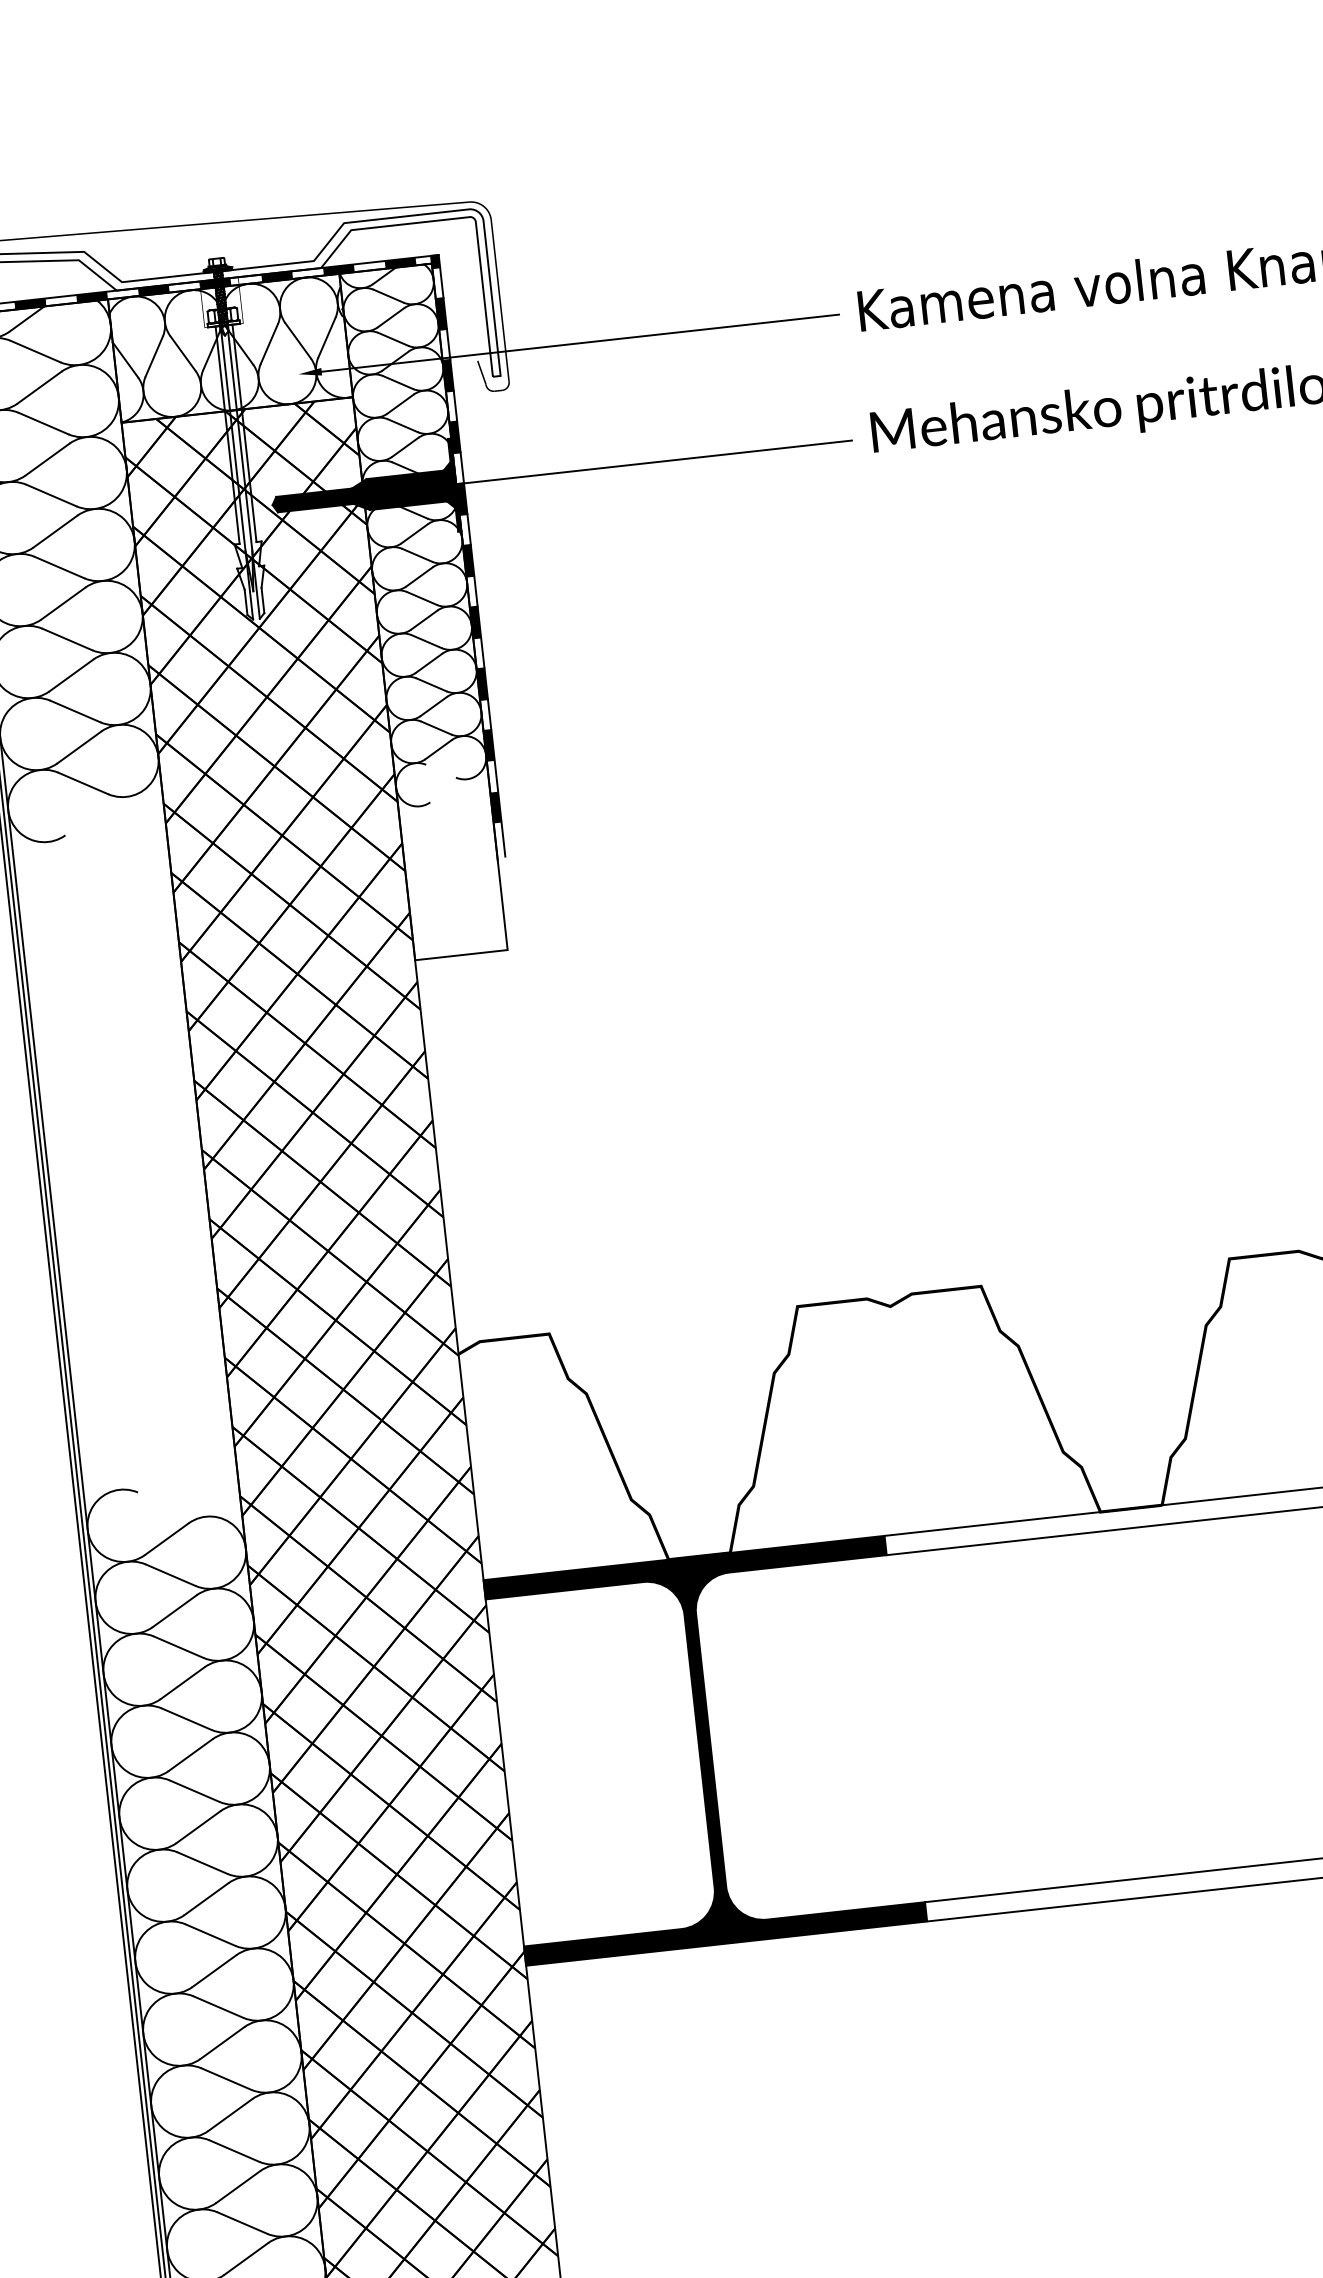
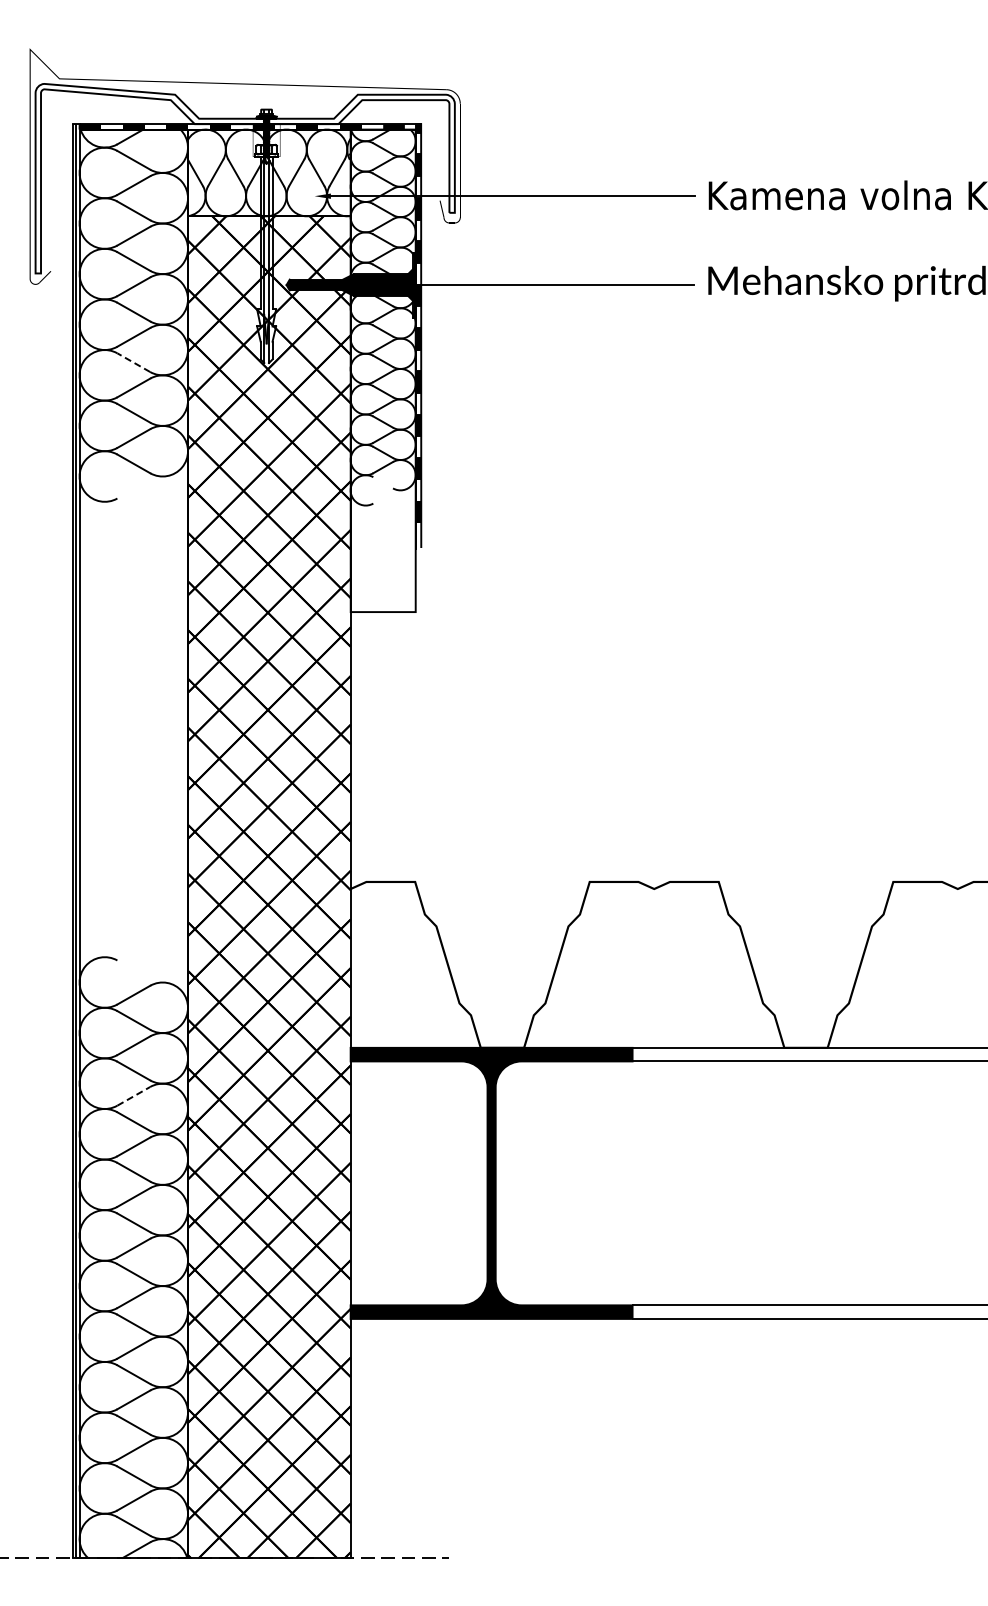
line: (66, 639) -> (133, 362), solid -> dashed
line: (182, 1683) -> (133, 1096), solid -> dashed

